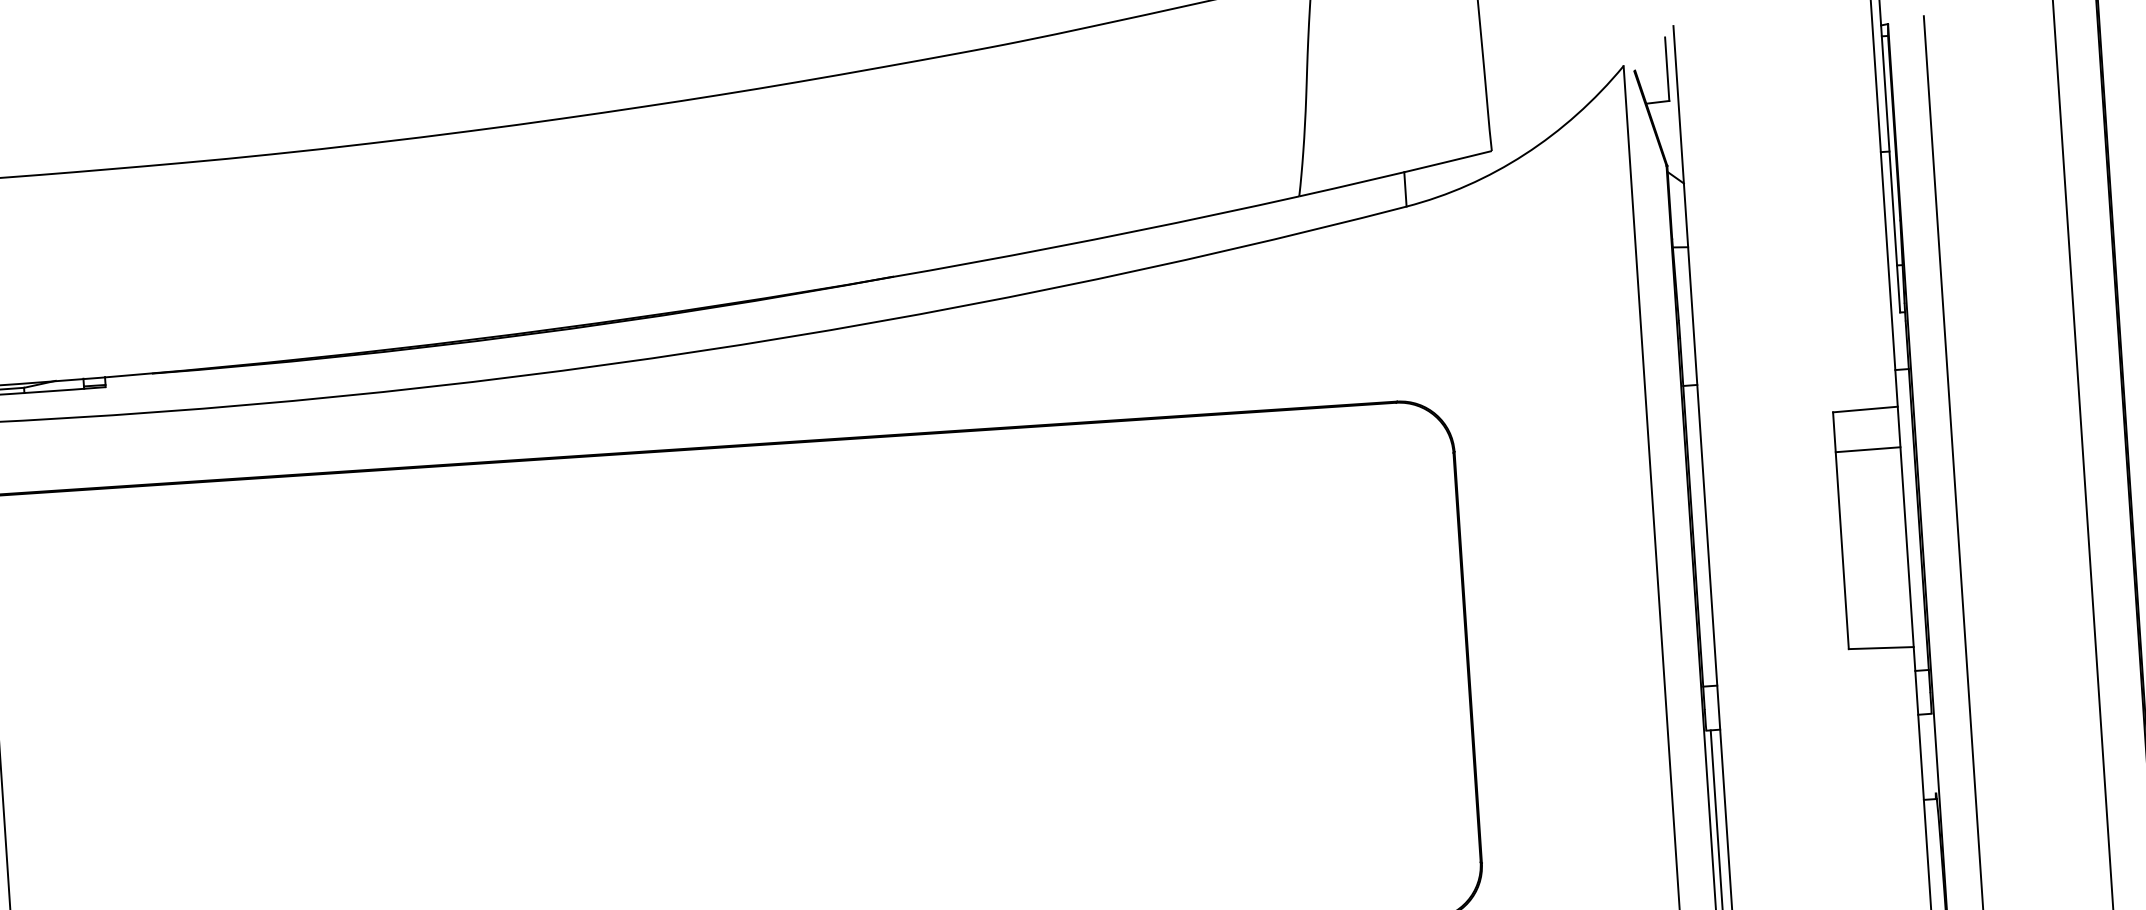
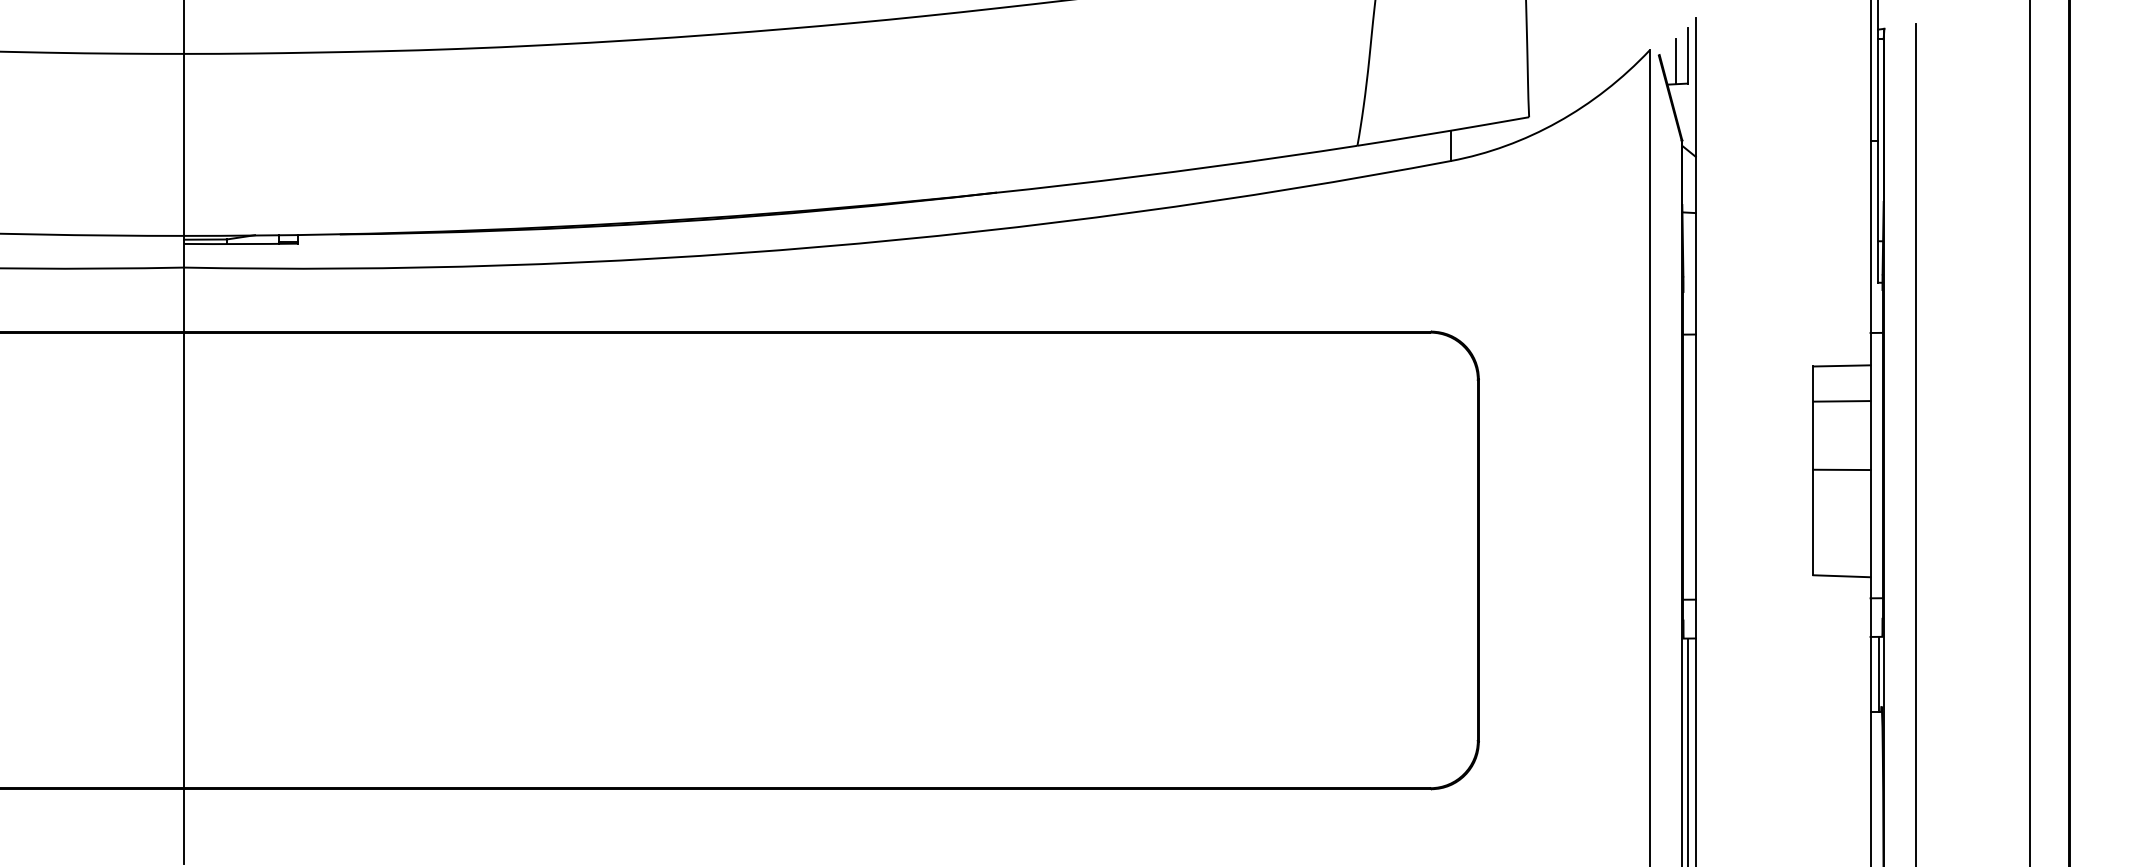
line: (1654, 76) -> (1676, 61), added
line: (1872, 527) -> (1841, 469), added
line: (1930, 756) -> (1878, 674), added

